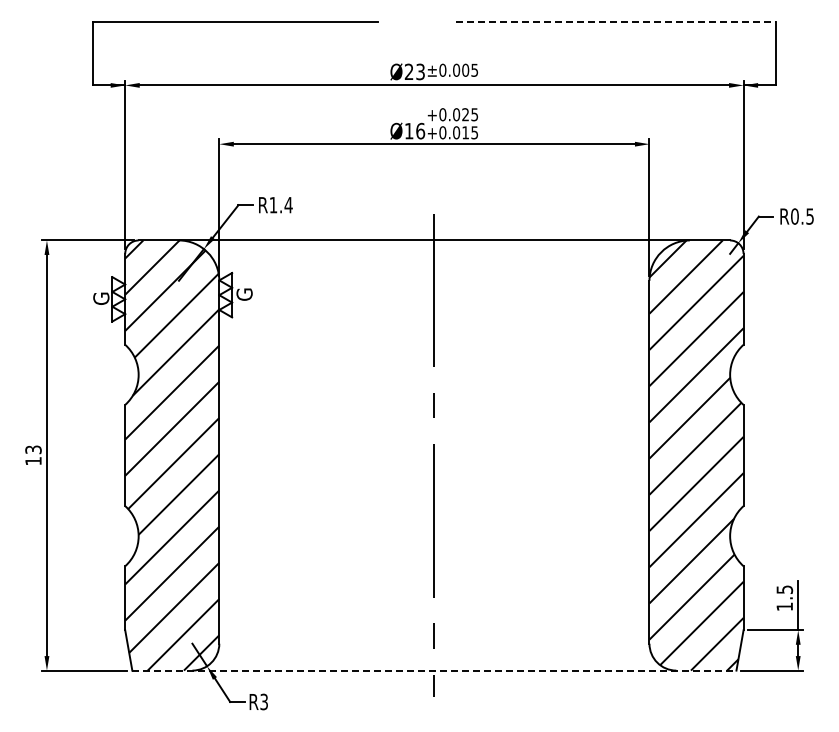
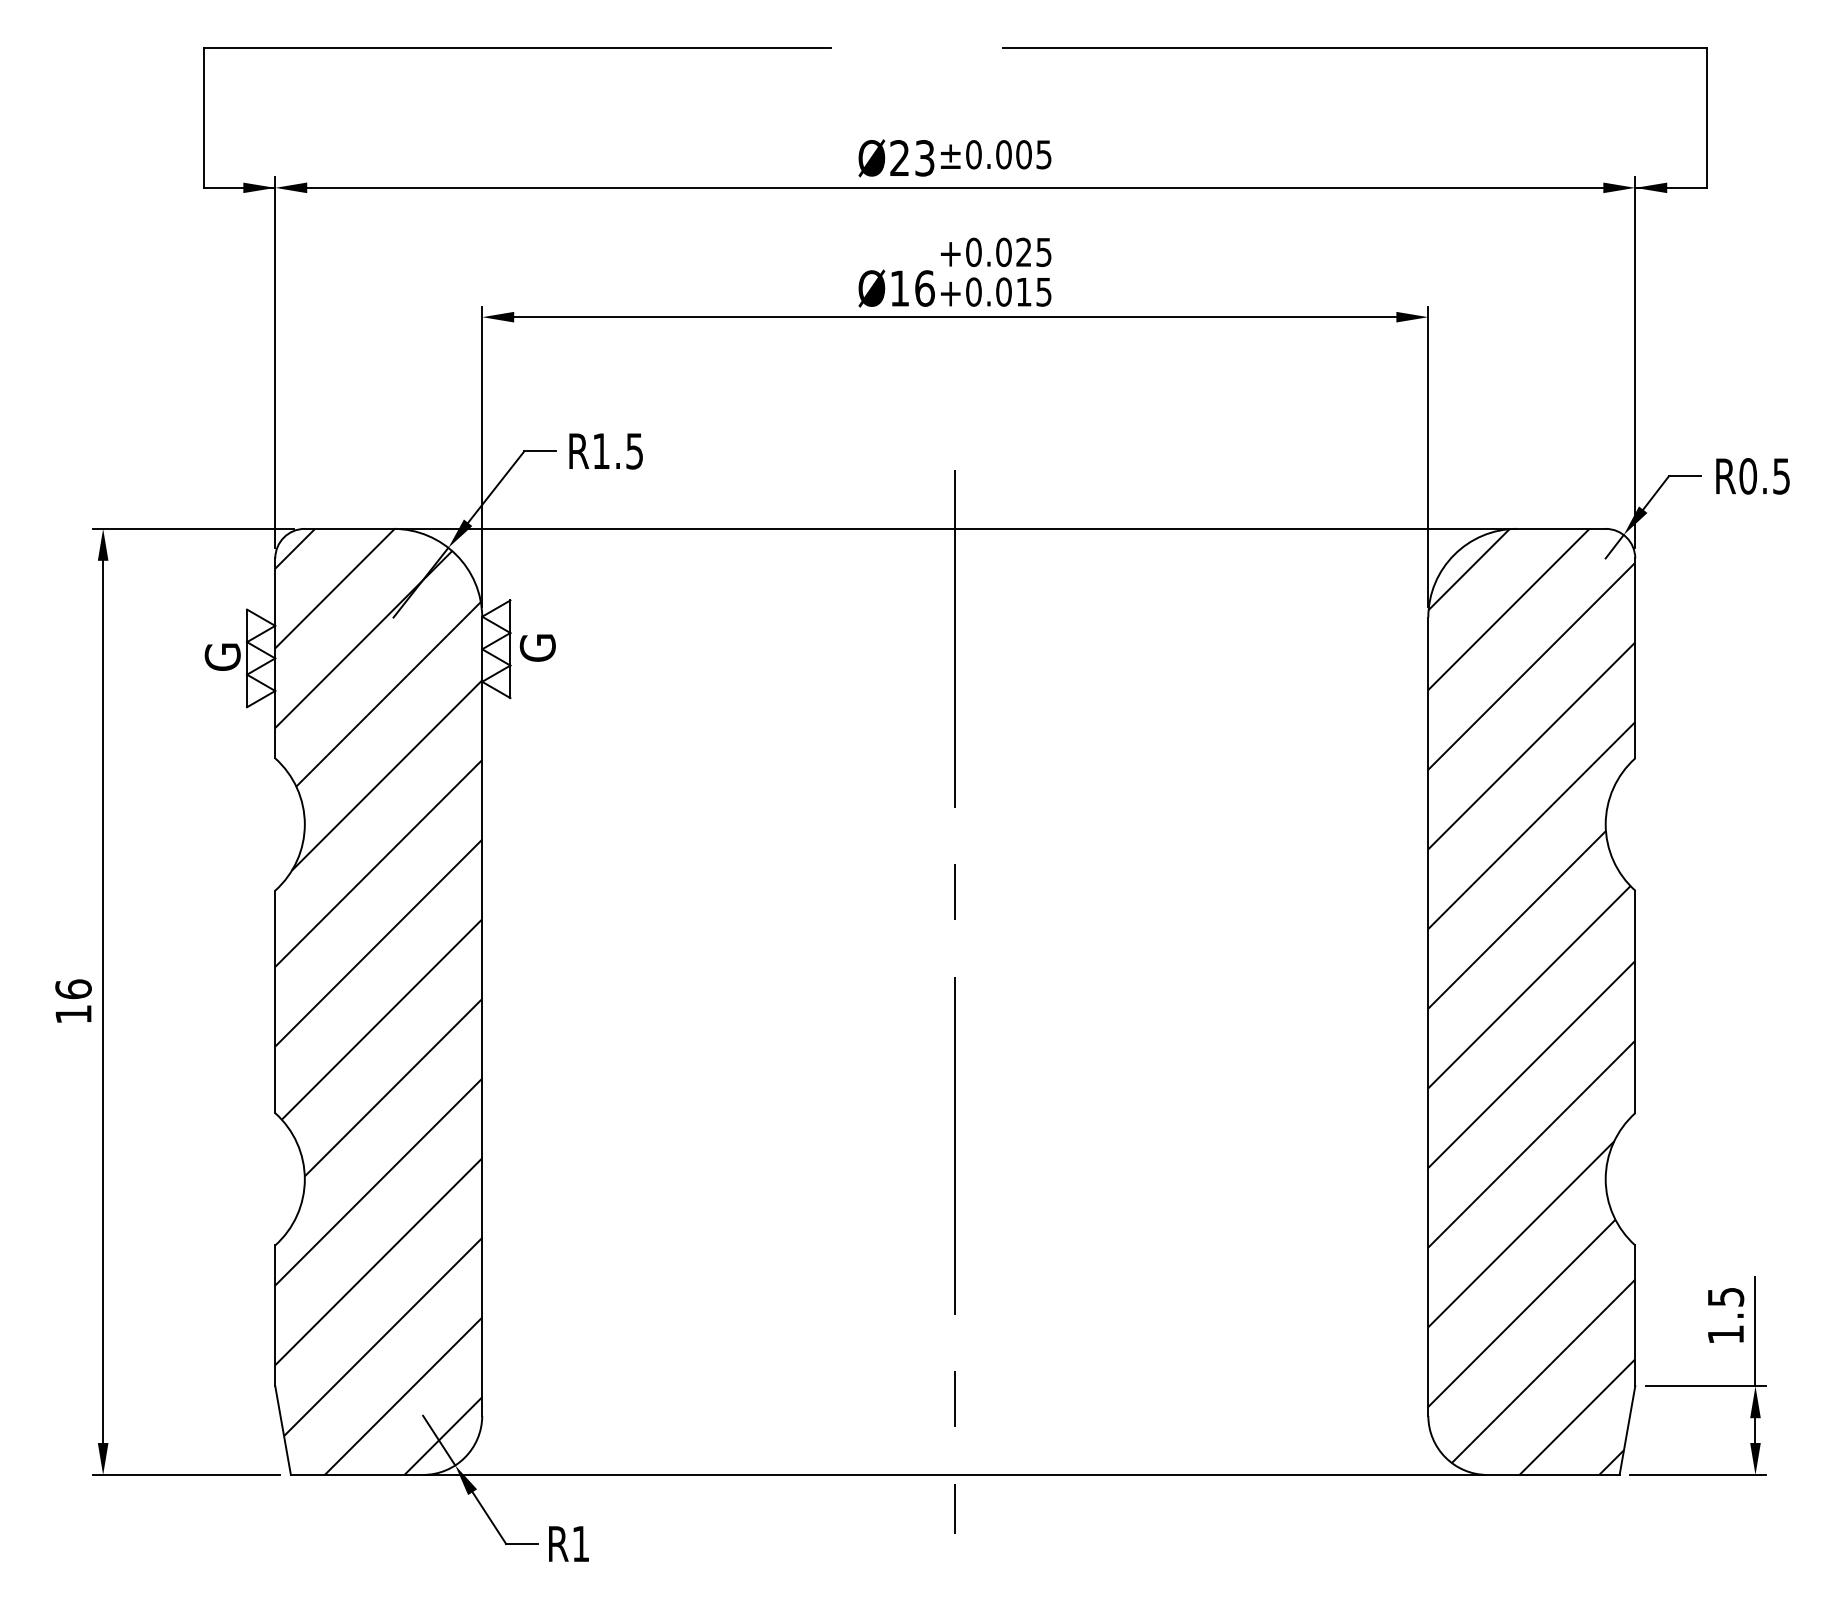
line: (616, 21) -> (1355, 47), dashed -> solid
text: (288, 205) -> (634, 451), R1.4 -> R1.5
text: (33, 449) -> (73, 988), 13 -> 16
line: (434, 670) -> (955, 1474), dashed -> solid
text: (263, 701) -> (579, 1542), R3 -> R1

